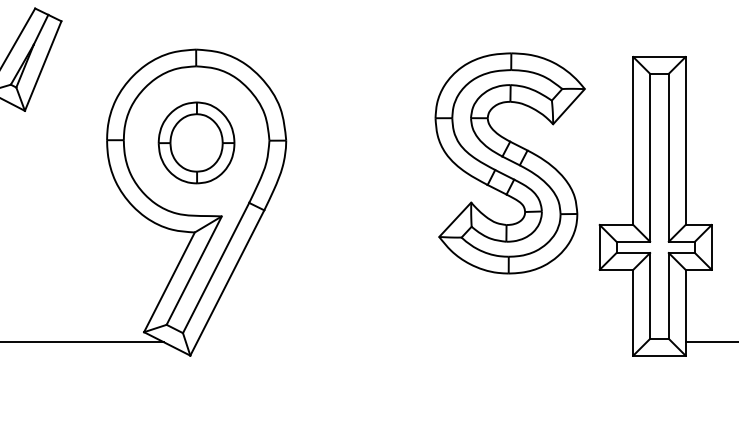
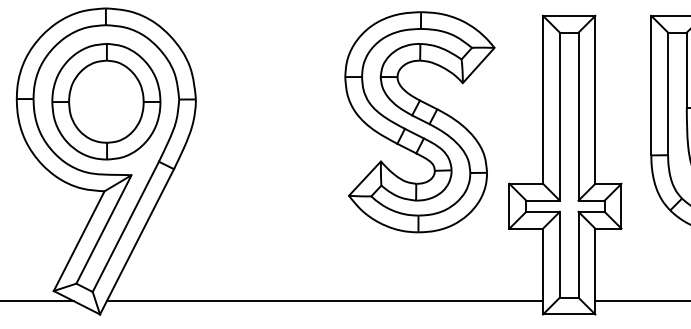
part: (196, 142) -> (106, 101), size x1.43
line: (415, 342) -> (325, 301), added

